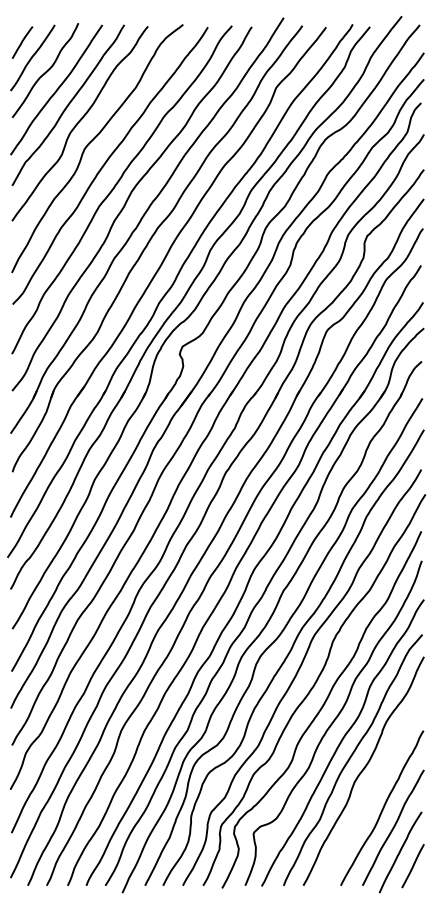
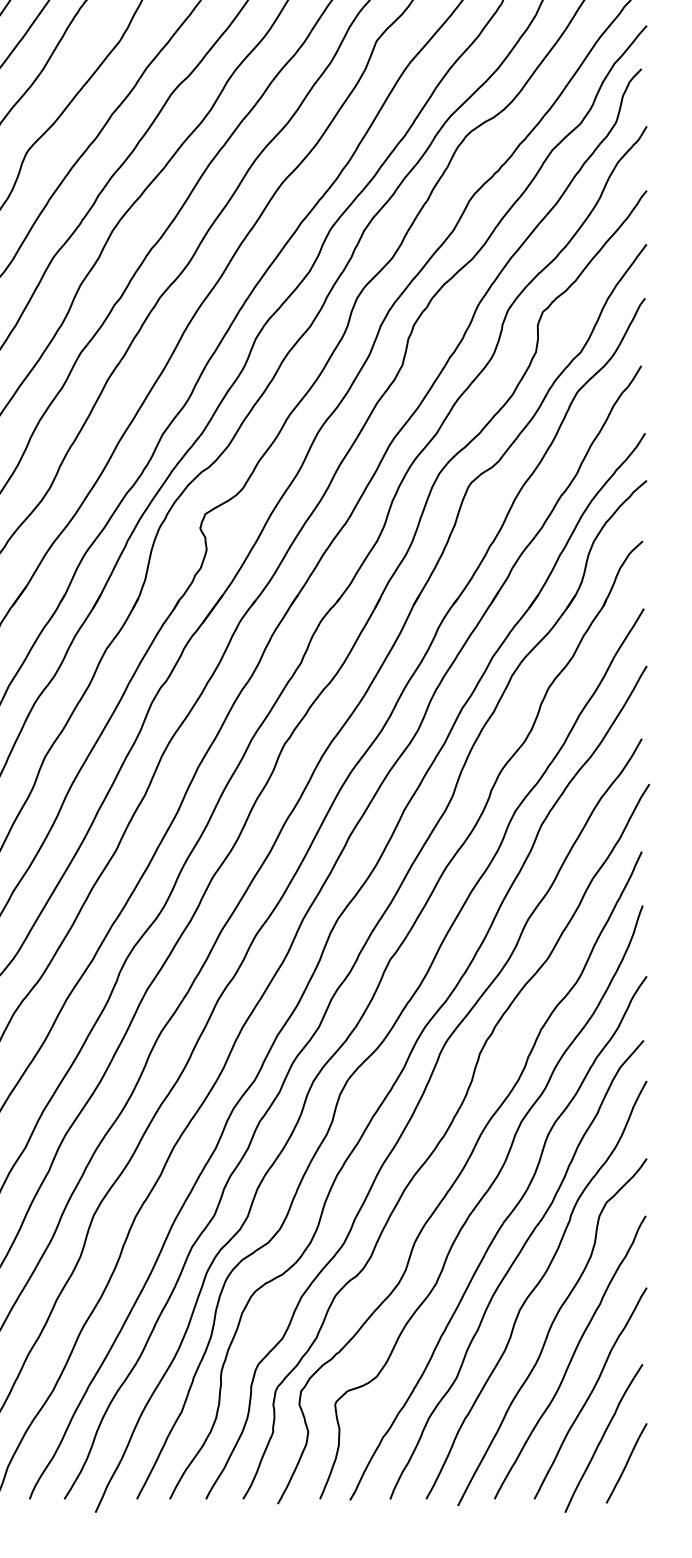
curve: (371, 794) -> (550, 1332), added

